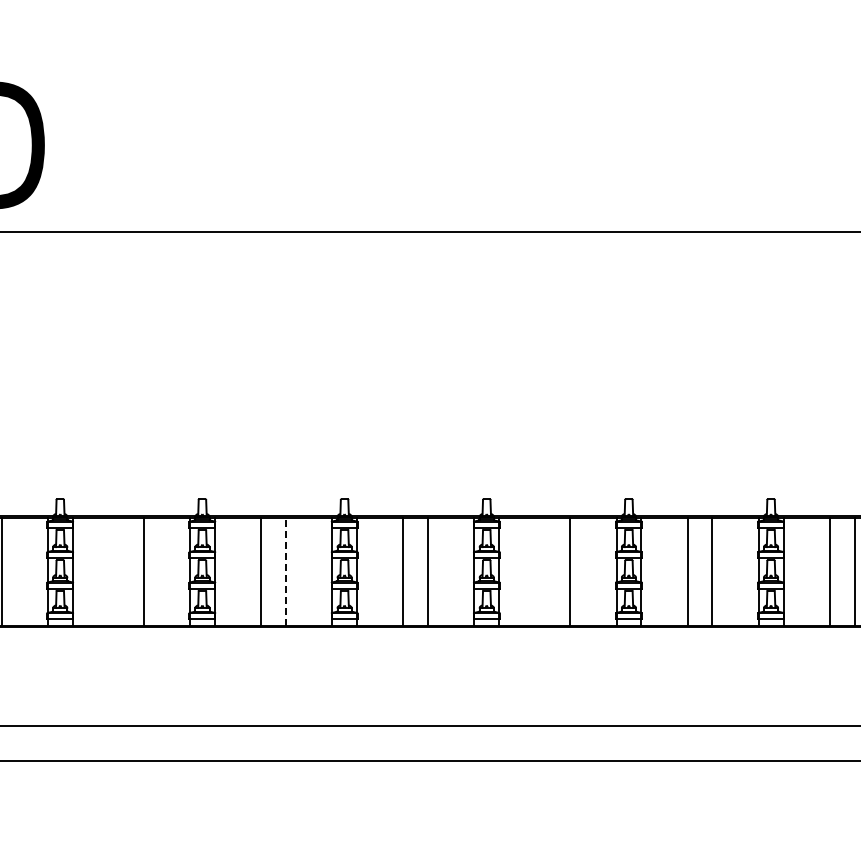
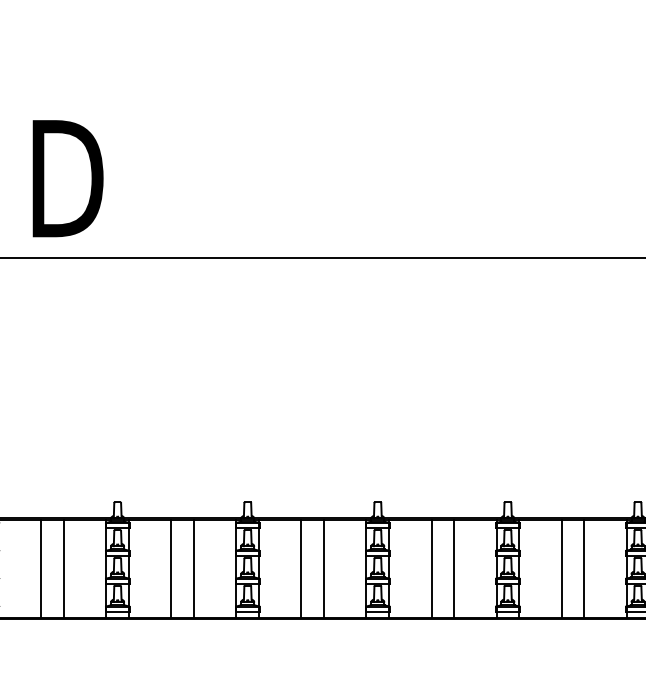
line: (118, 571) -> (170, 568), added
line: (545, 571) -> (561, 568), added
line: (285, 572) -> (323, 569), dashed -> solid

